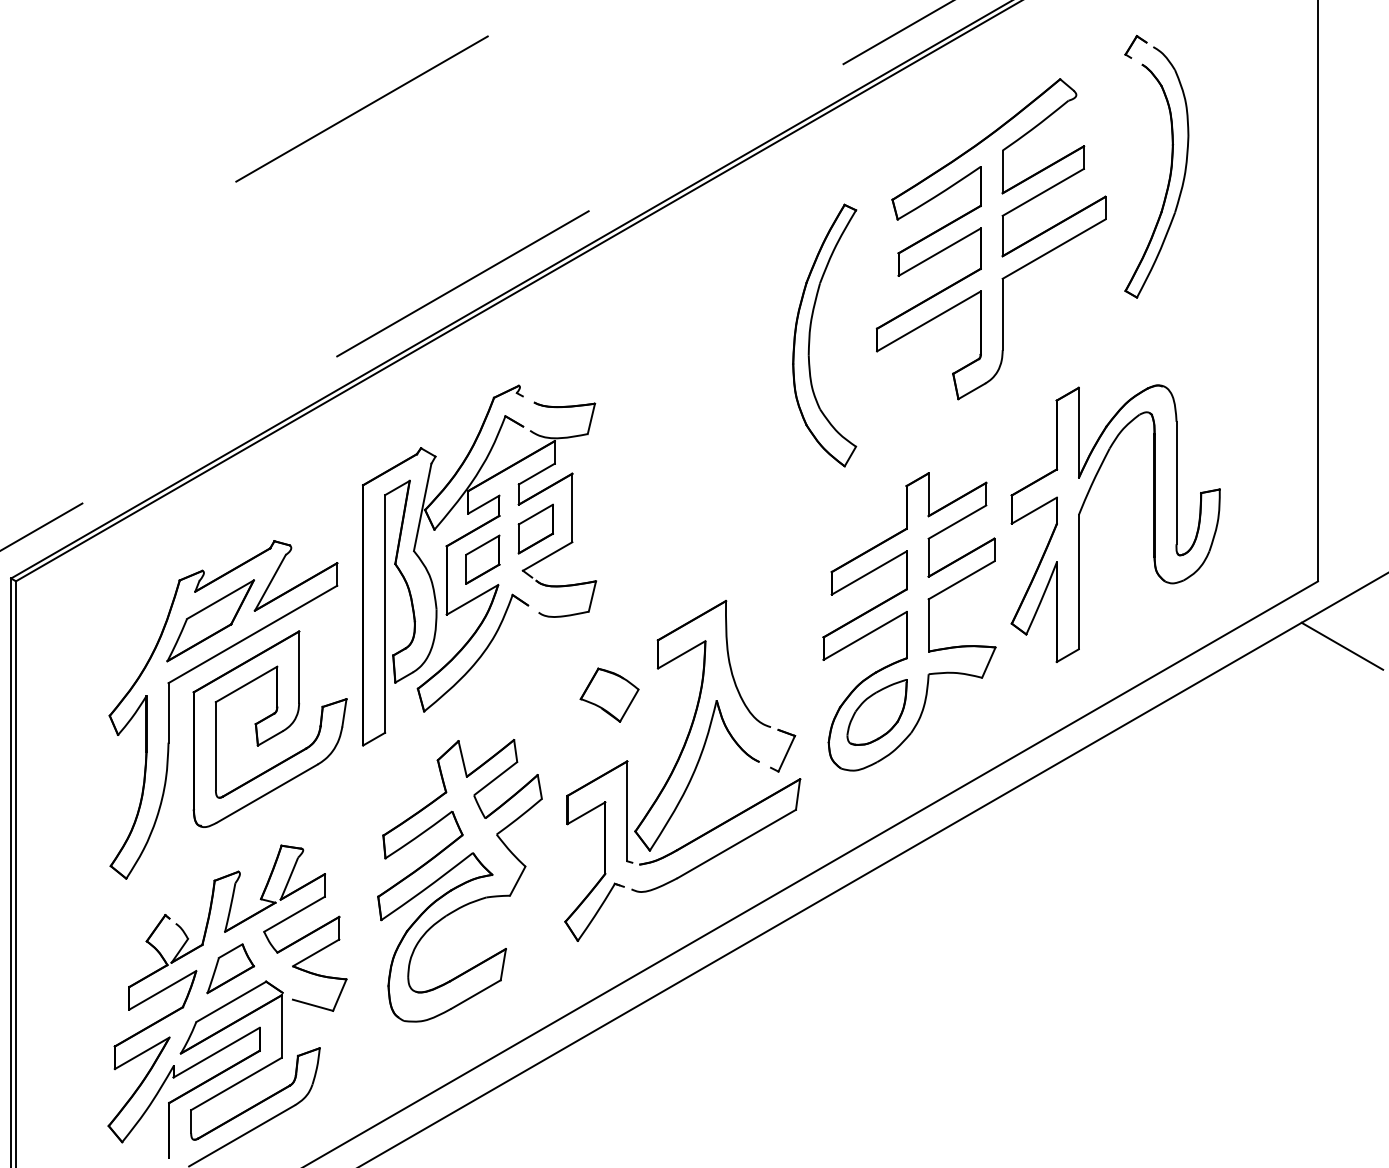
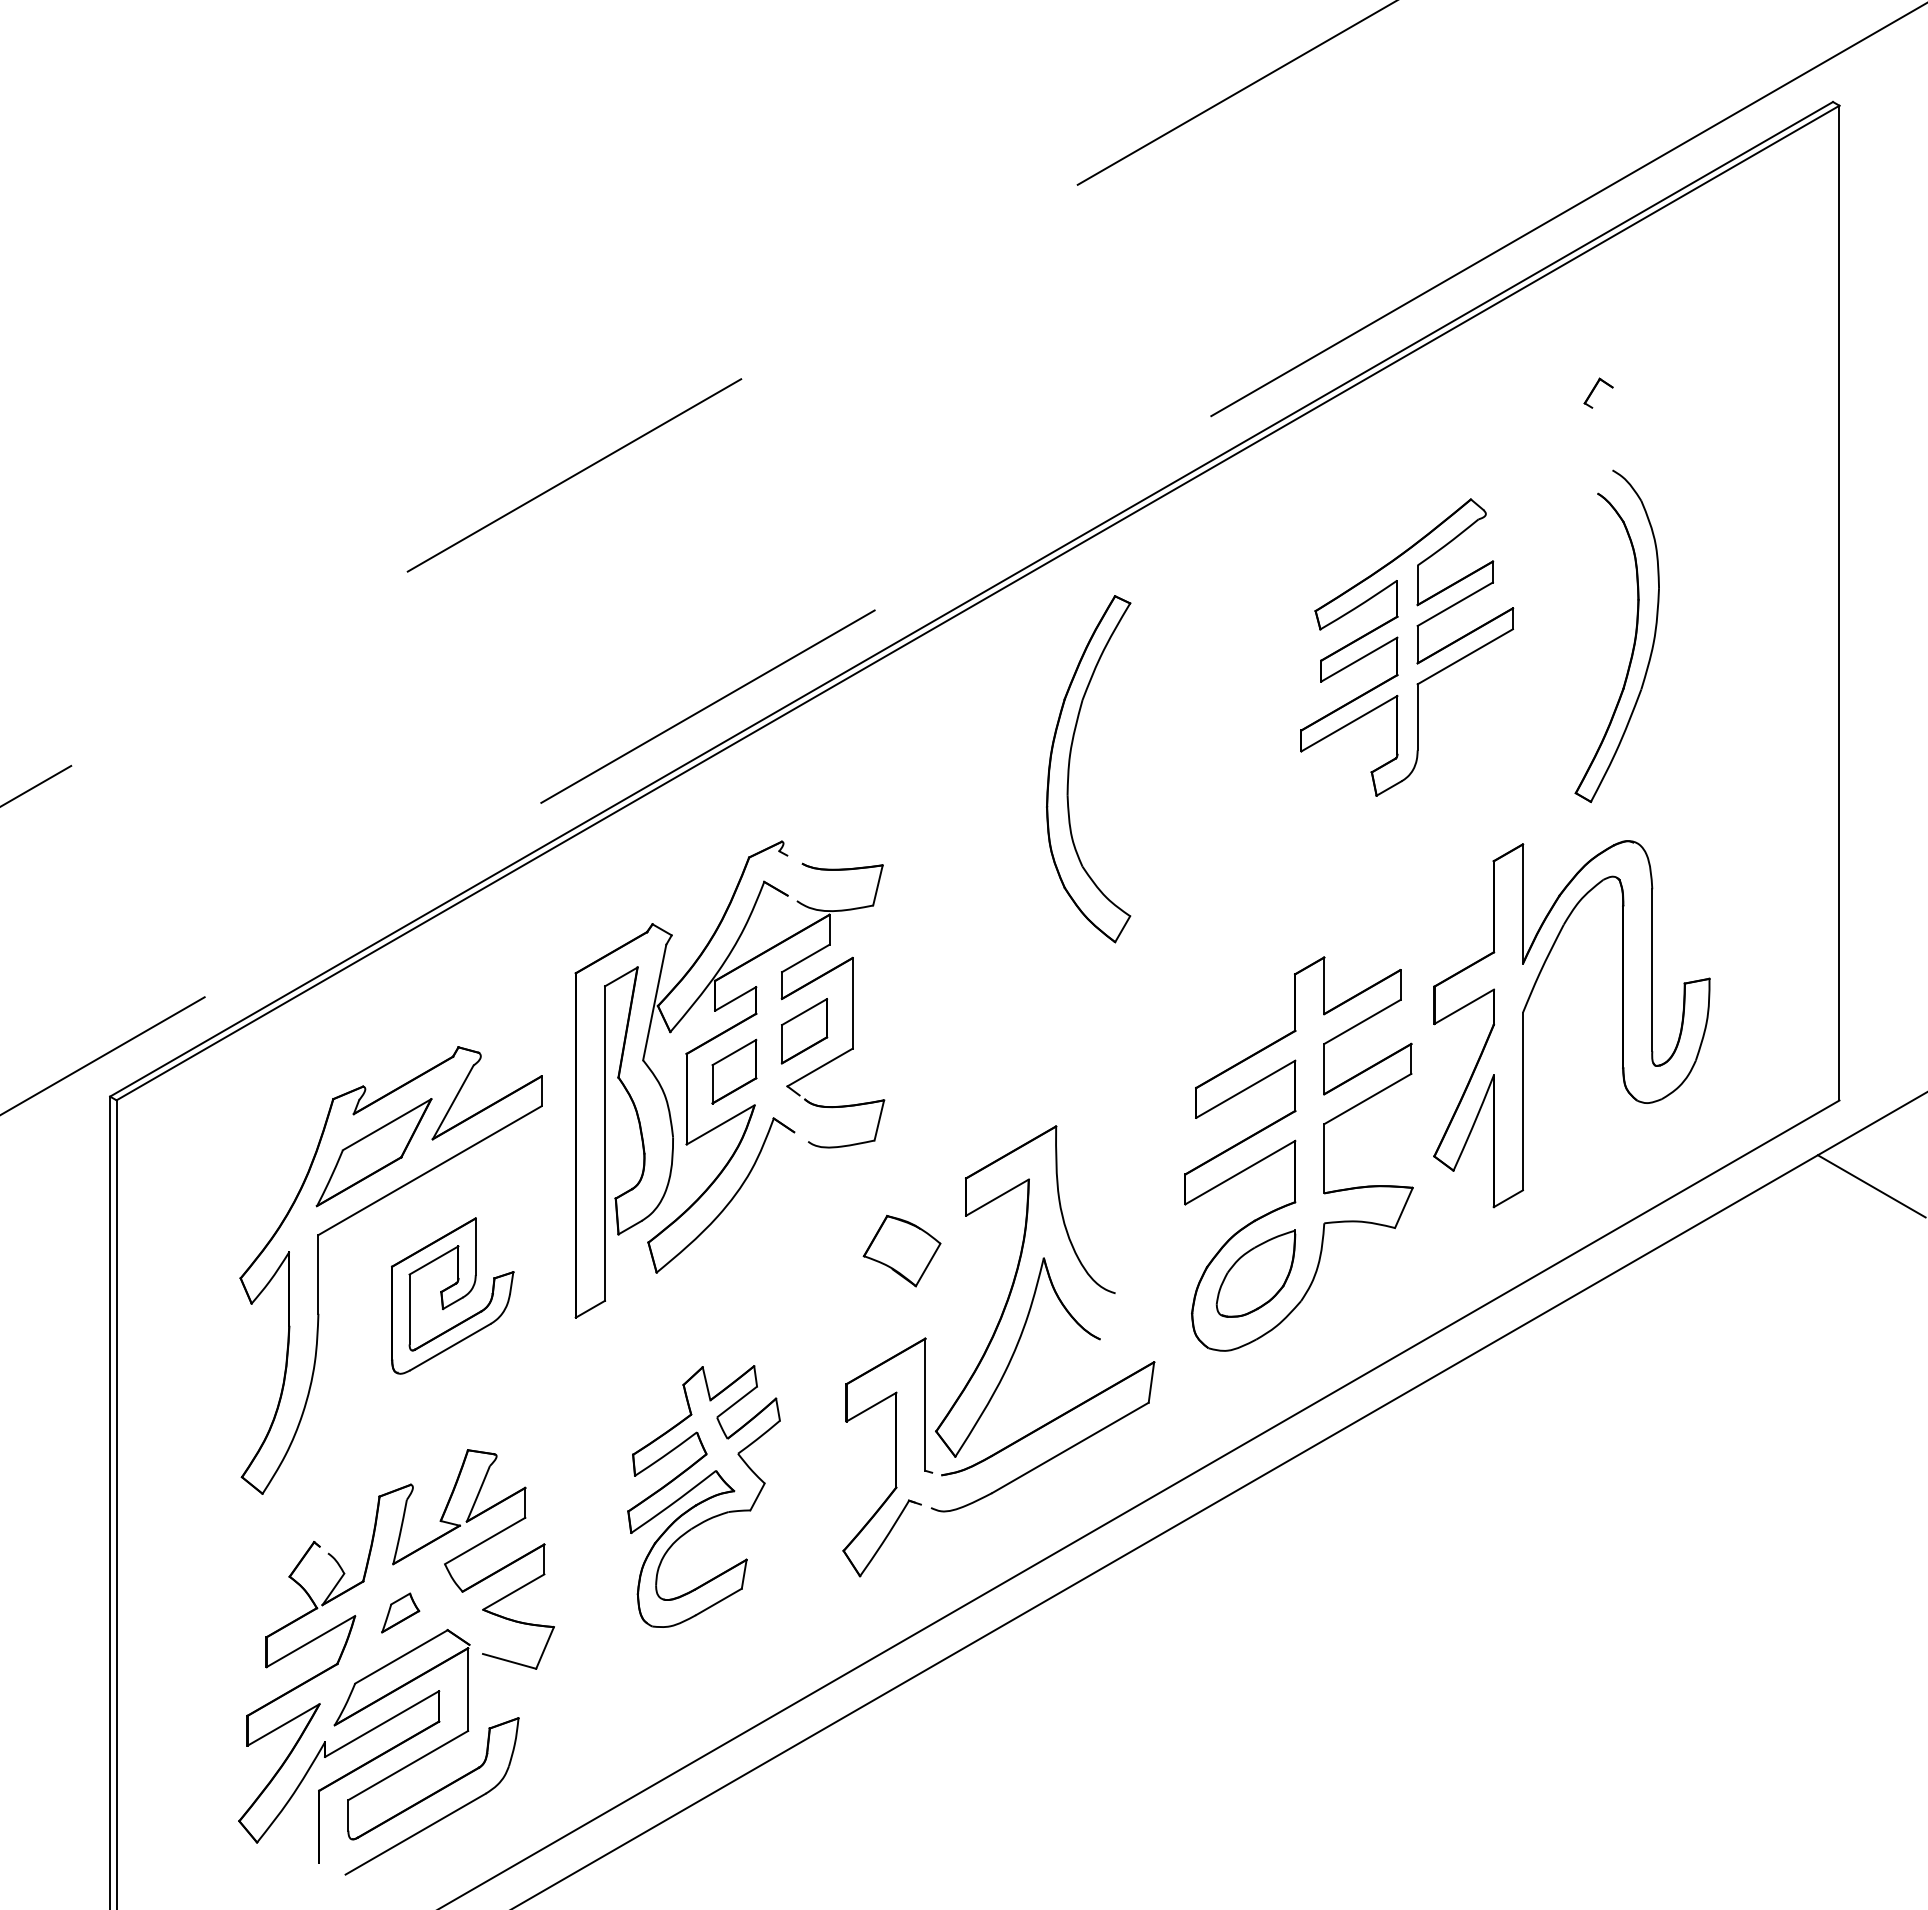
part: (1169, 172) -> (1634, 636), moved
part: (990, 239) -> (1406, 647), size x0.7
part: (810, 335) -> (1069, 769), moved
part: (269, 728) -> (452, 1295), size x0.6
part: (782, 750) -> (1131, 1324), removed
part: (459, 880) -> (703, 1496), size x0.7
part: (230, 968) -> (400, 1612), size x0.6

